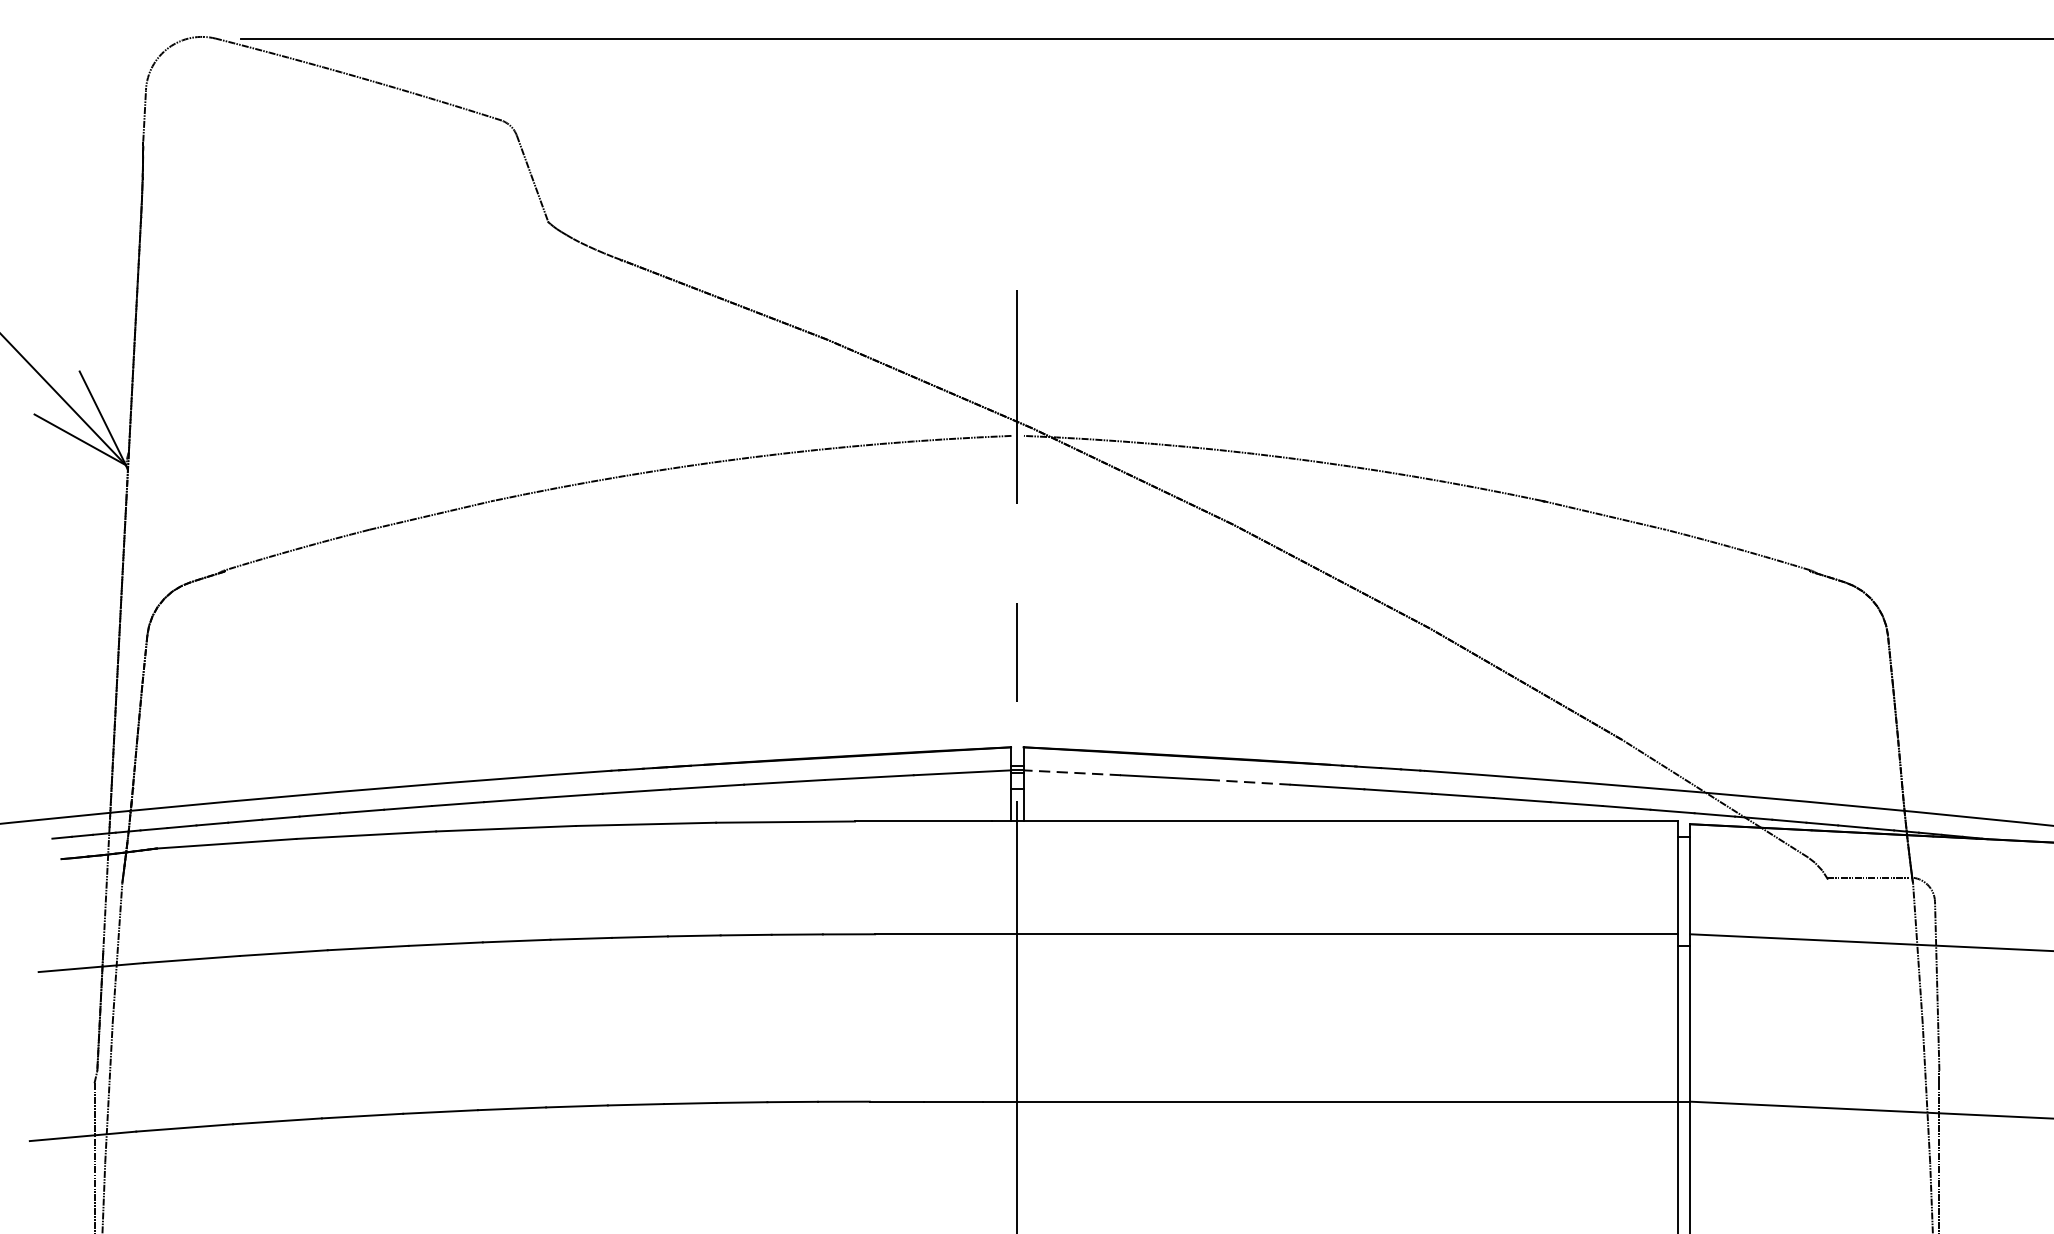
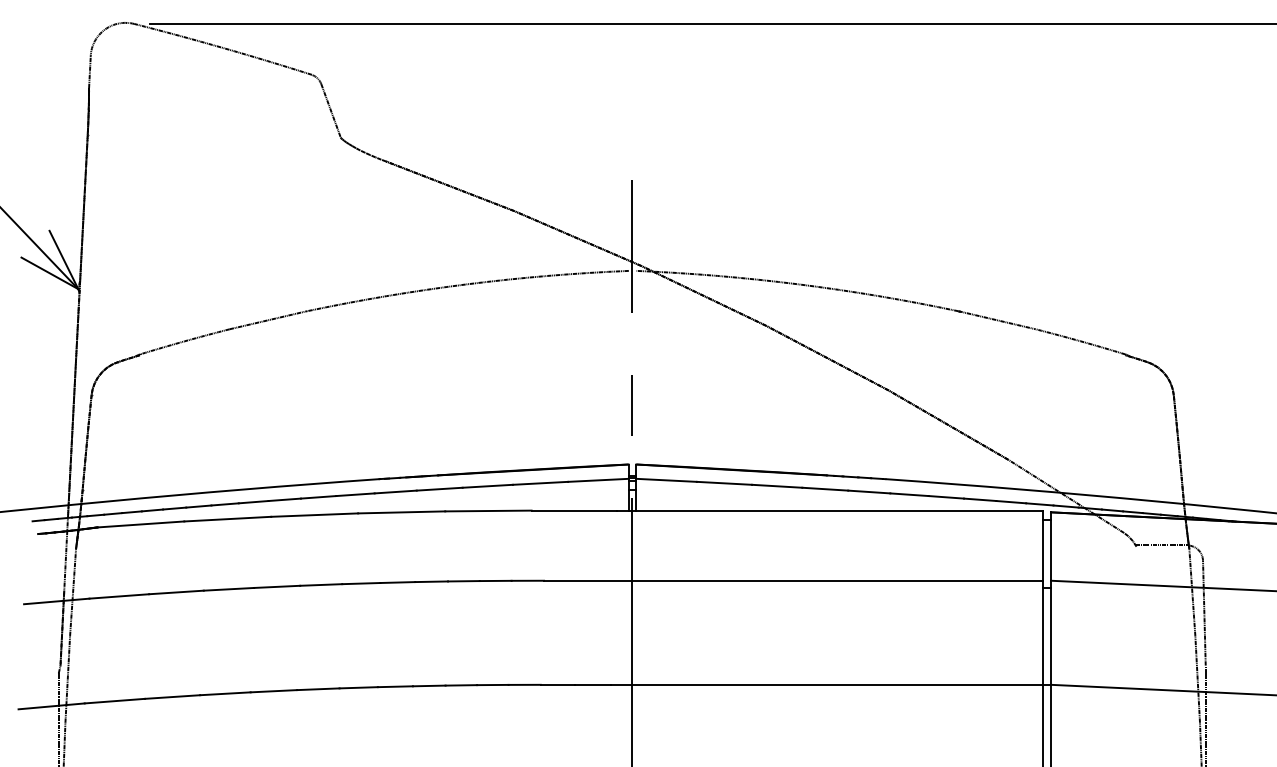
line: (1072, 773) -> (666, 480), dashed -> solid
line: (1248, 782) -> (776, 486), dashed -> solid

